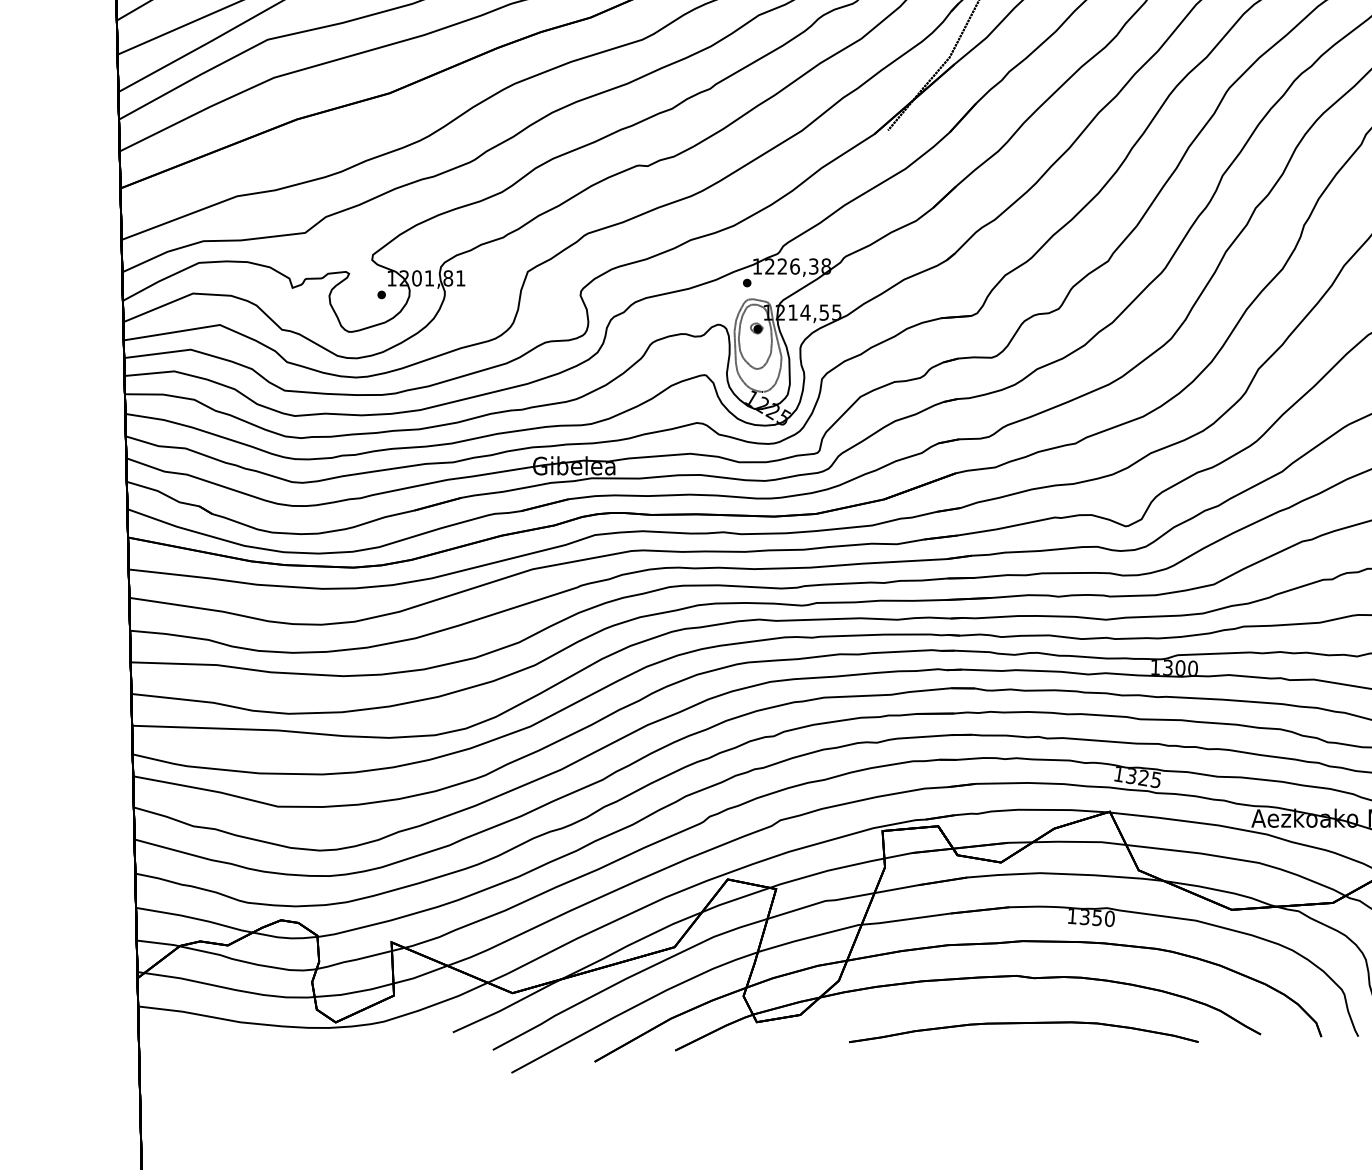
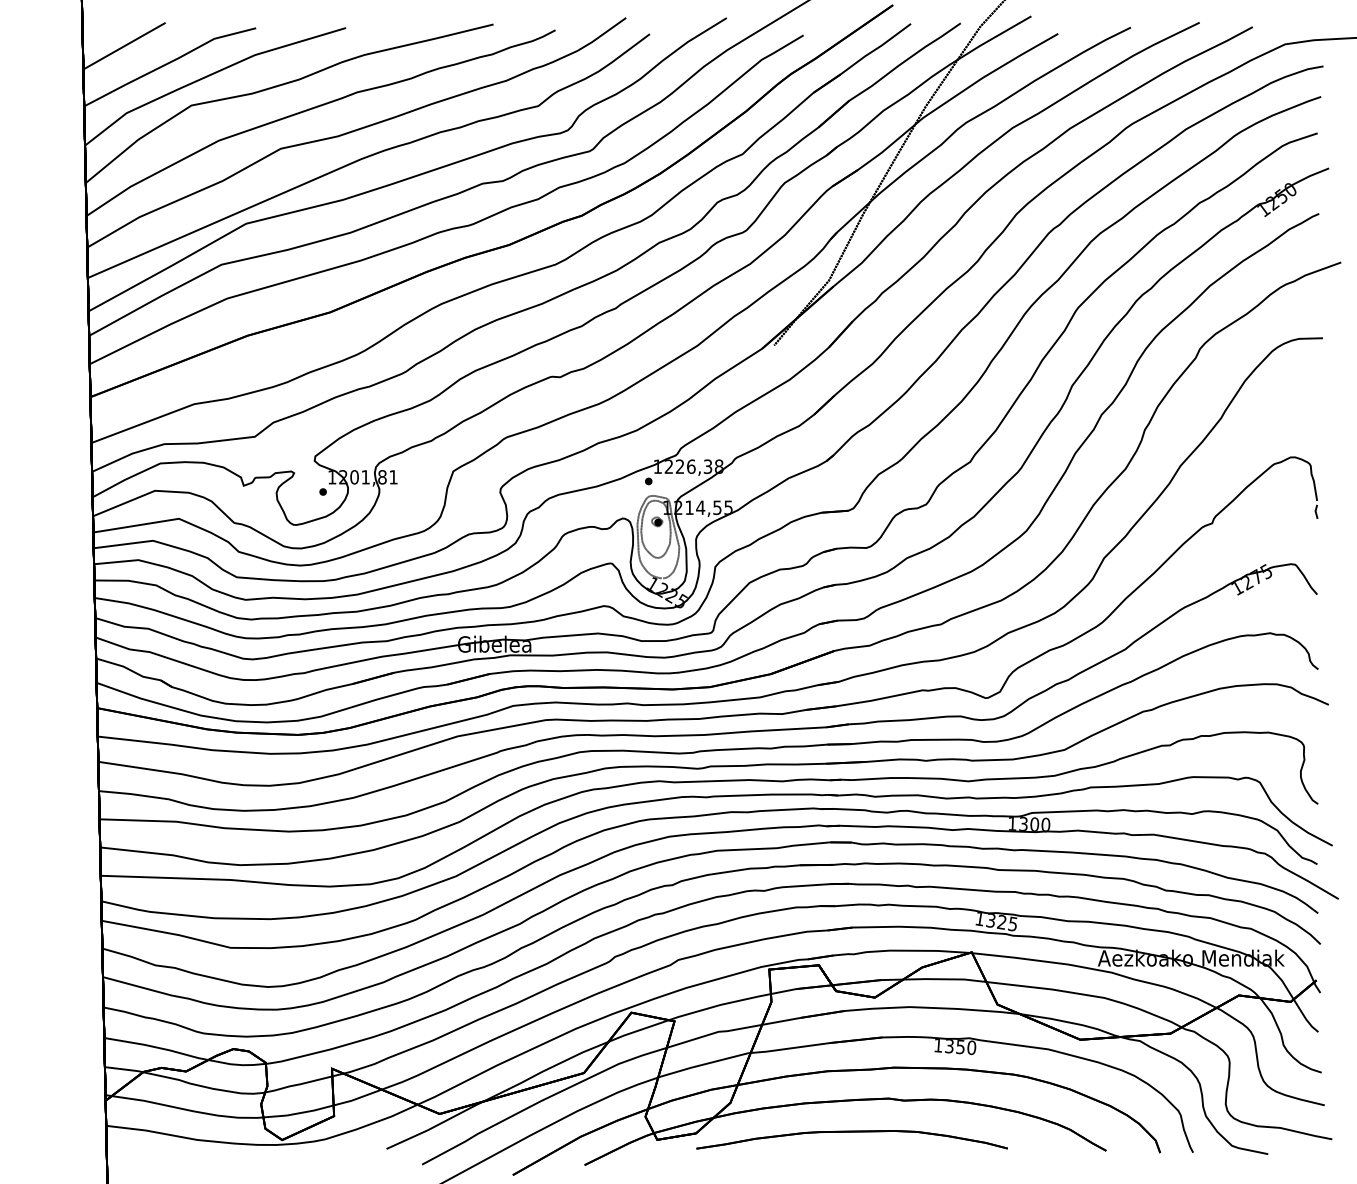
part: (1023, 1024) -> (851, 1132), moved

